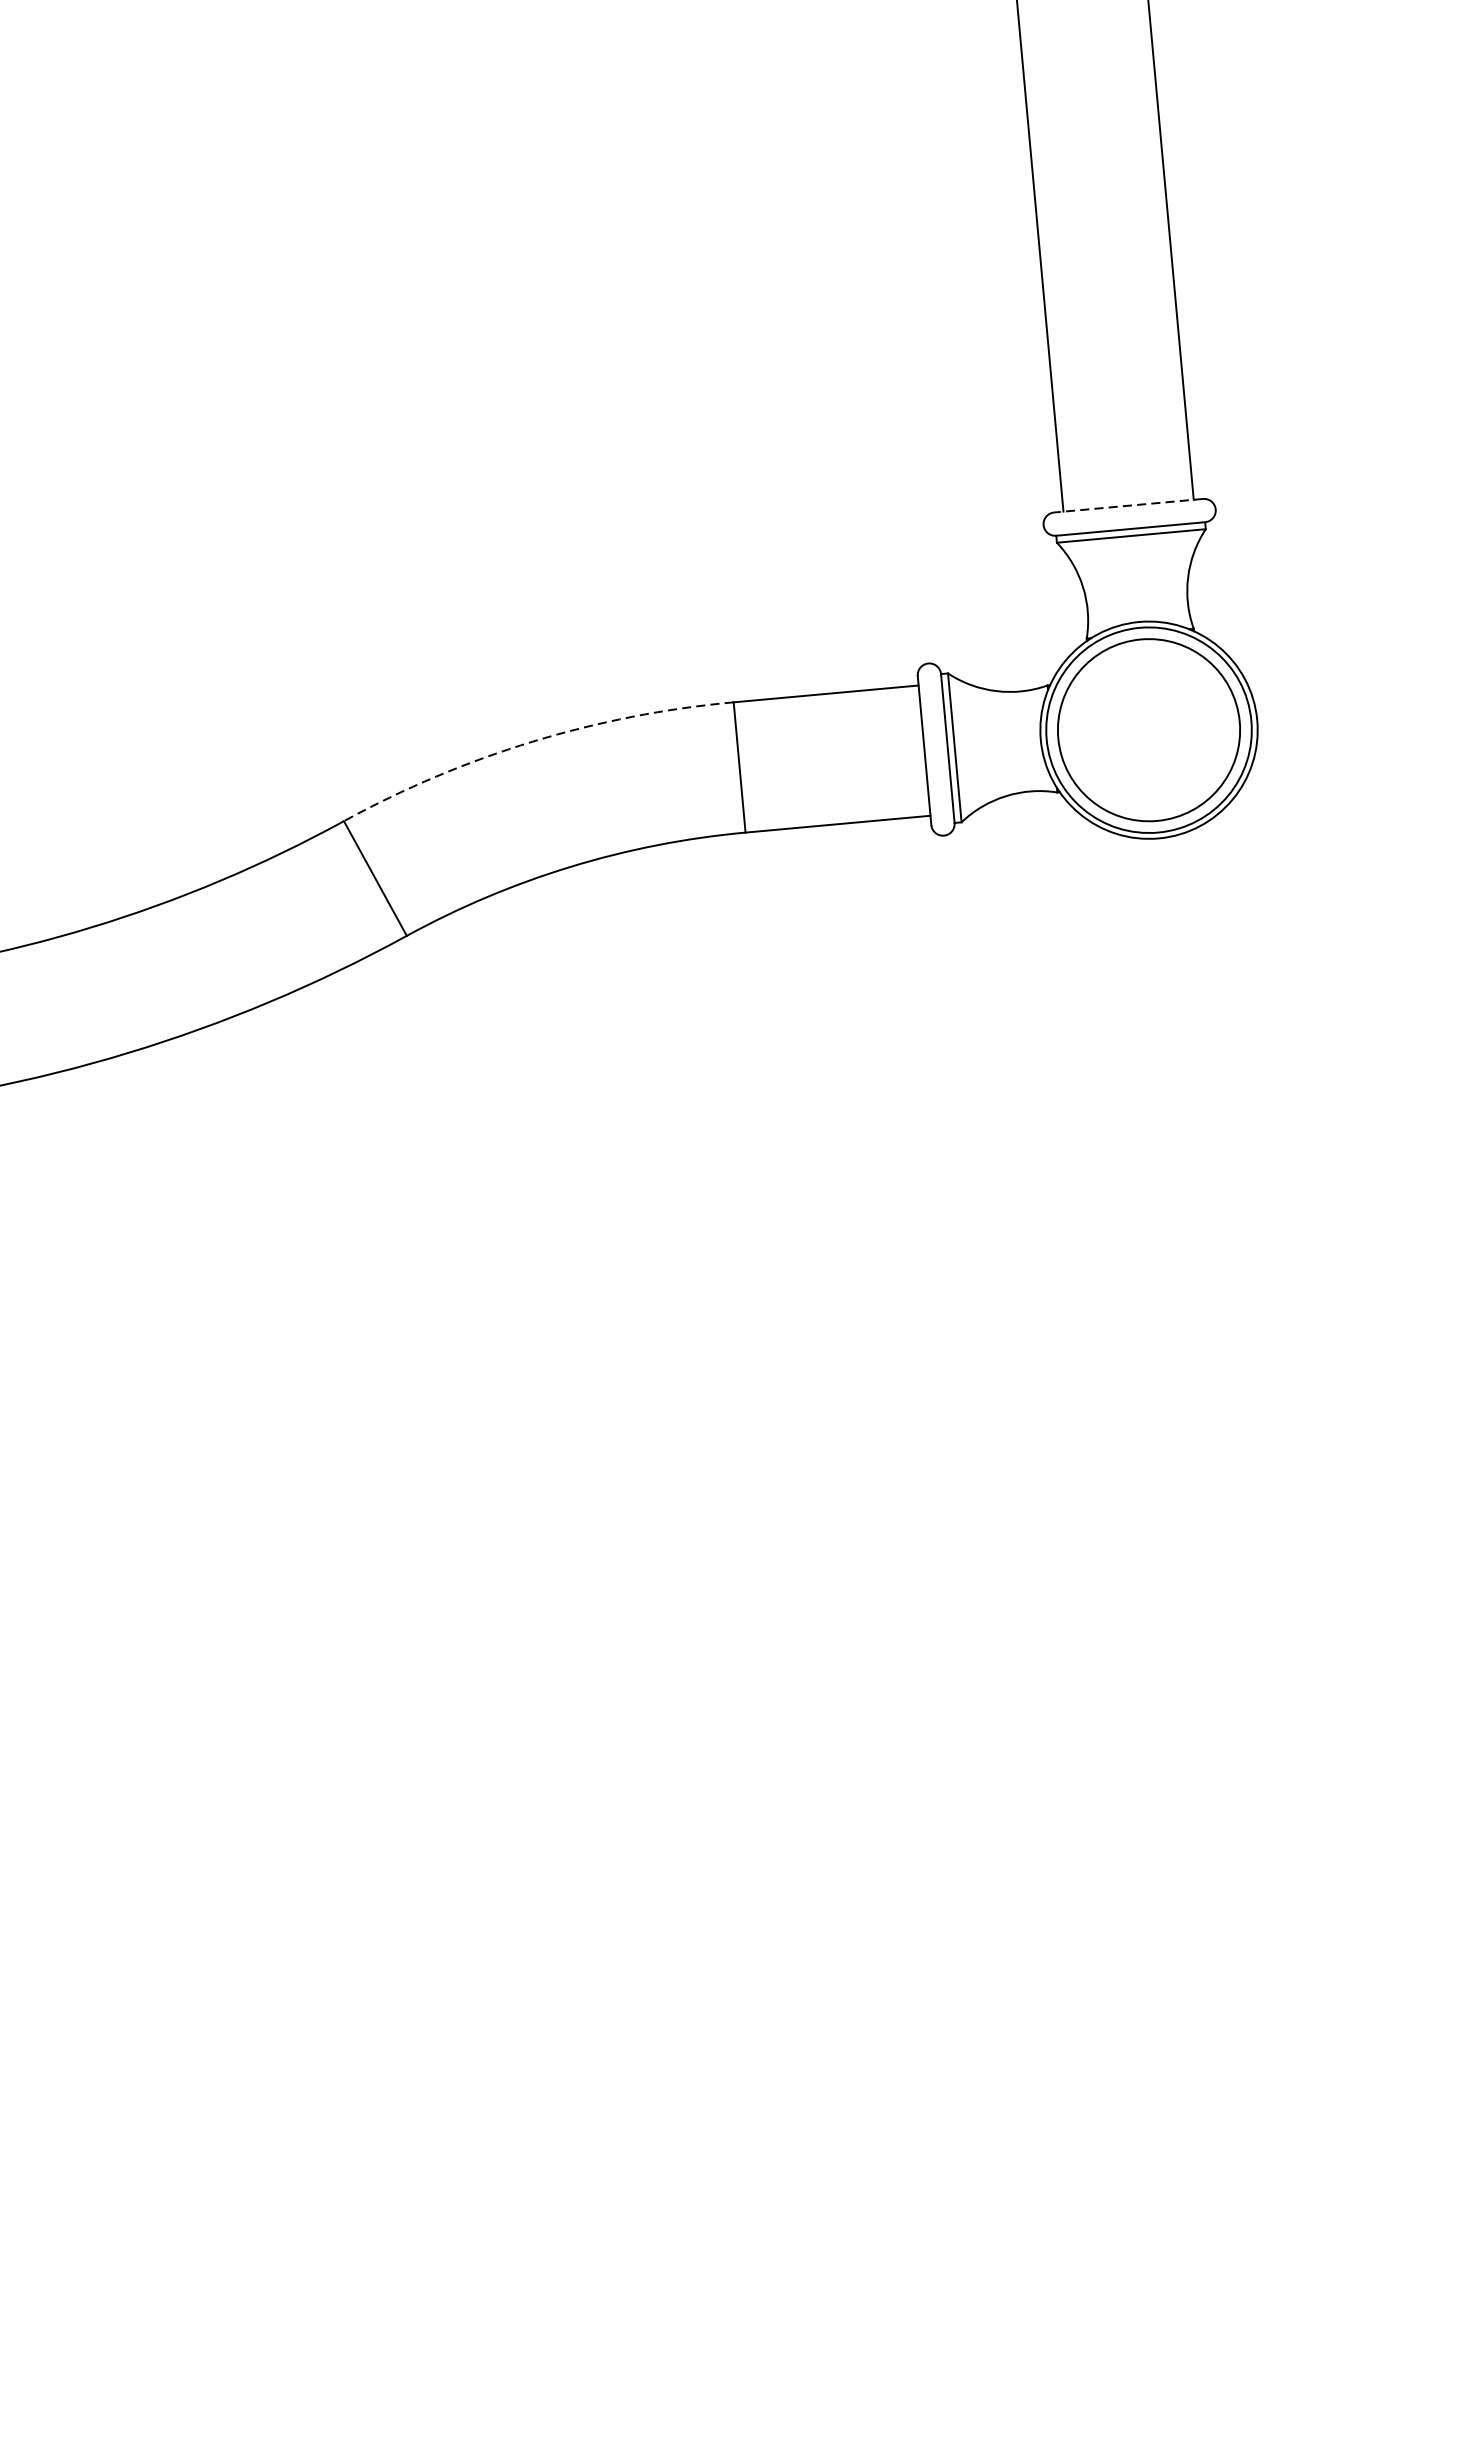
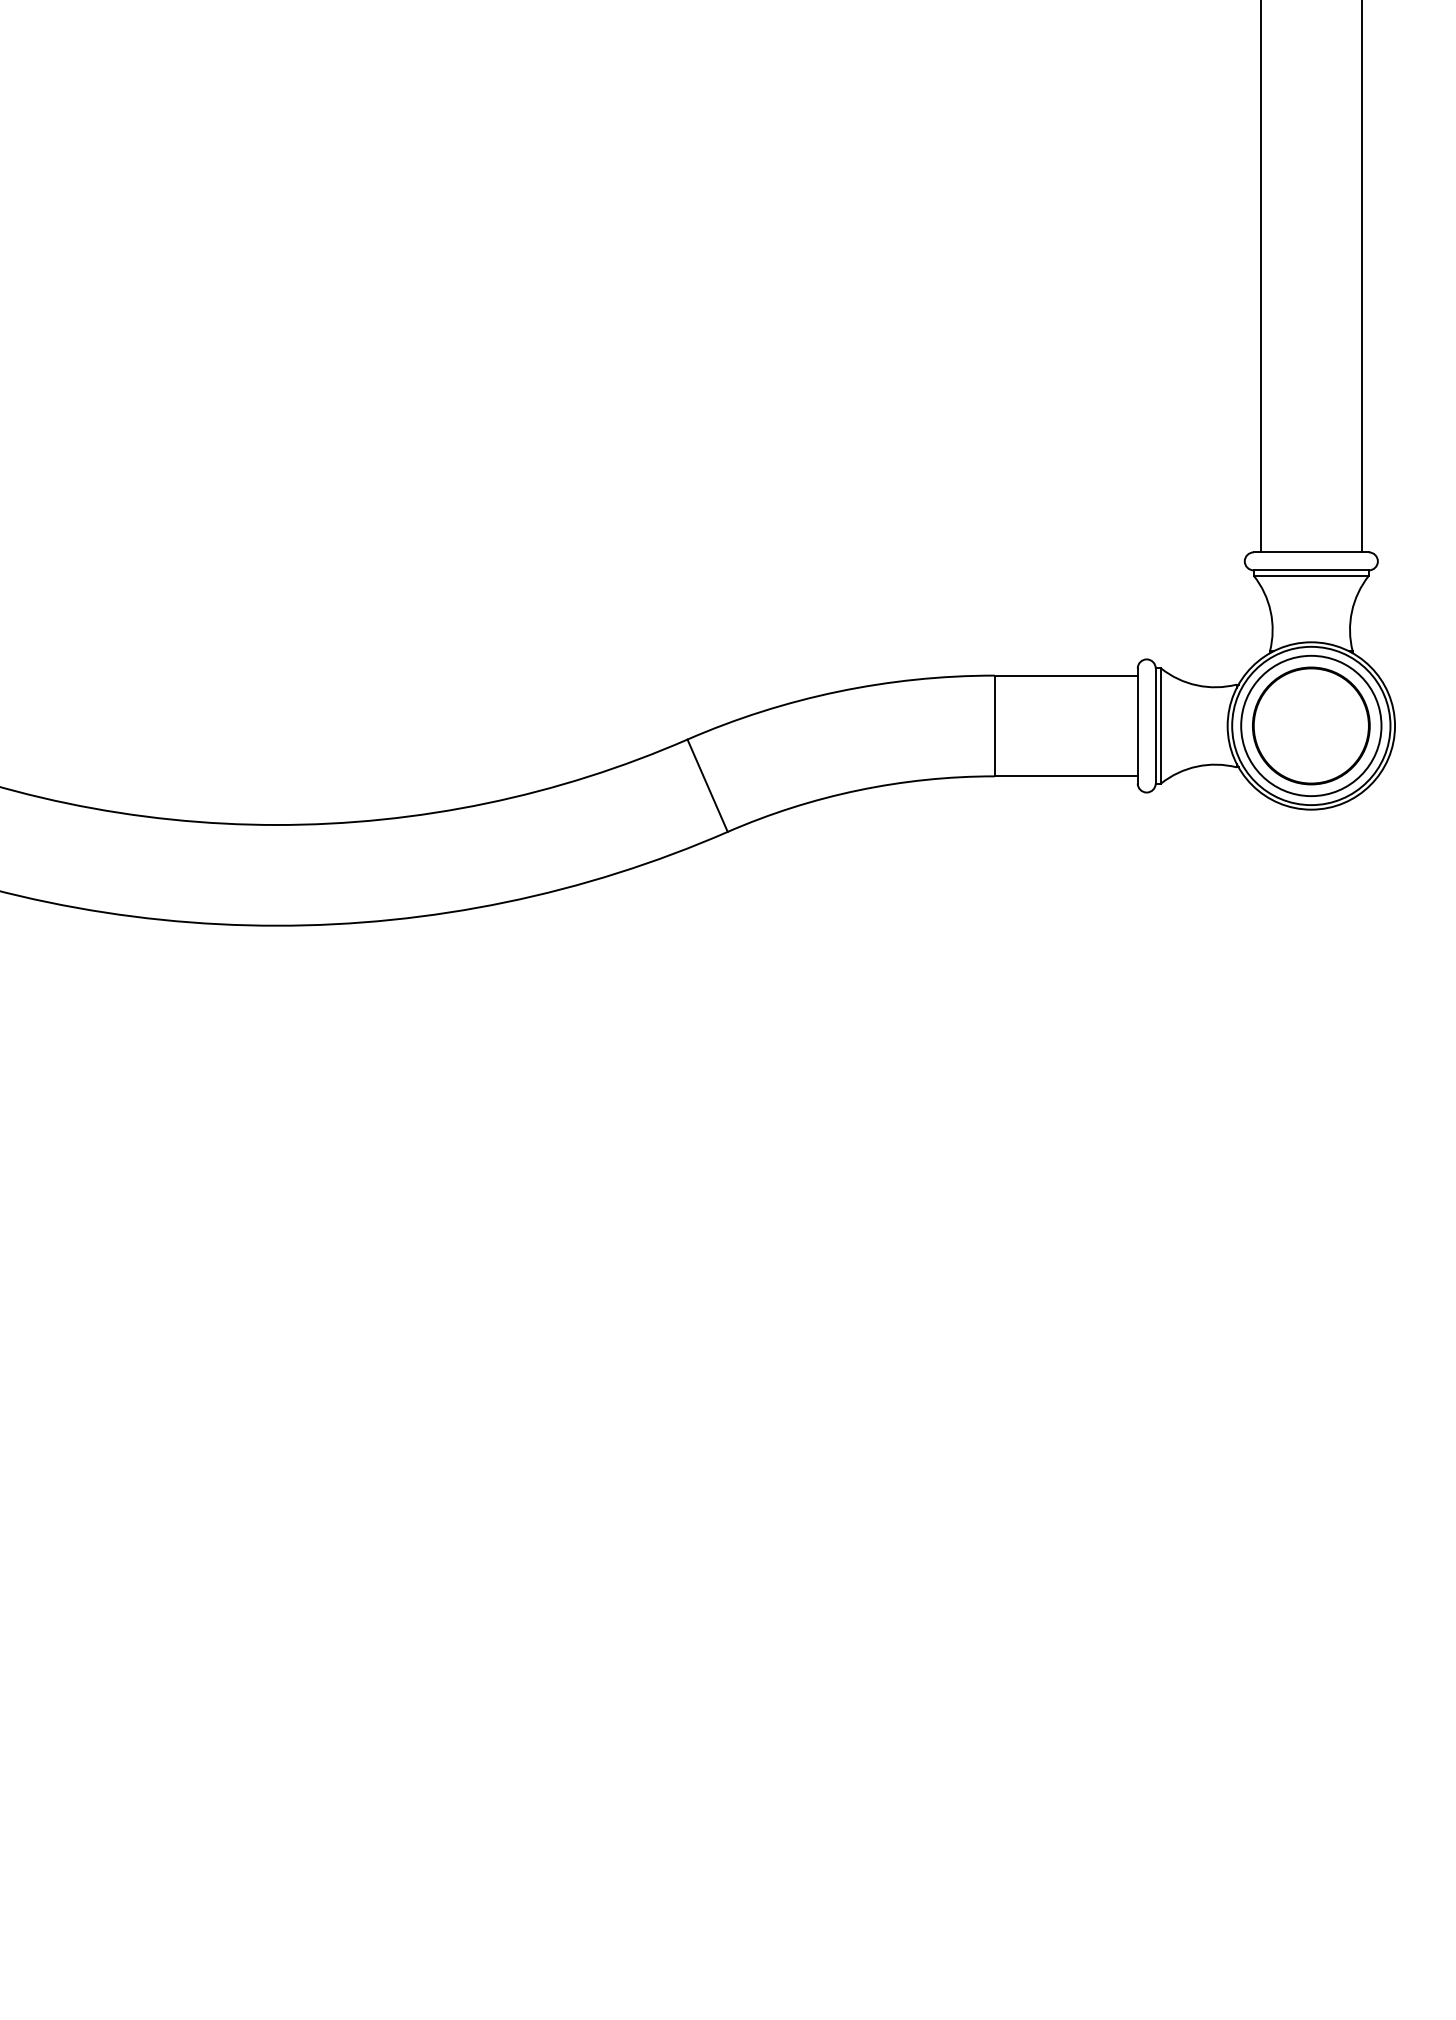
line: (1128, 505) -> (1311, 552), dashed -> solid
part: (1149, 729) -> (1311, 725), added
arc: (532, 741) -> (837, 691), dashed -> solid

